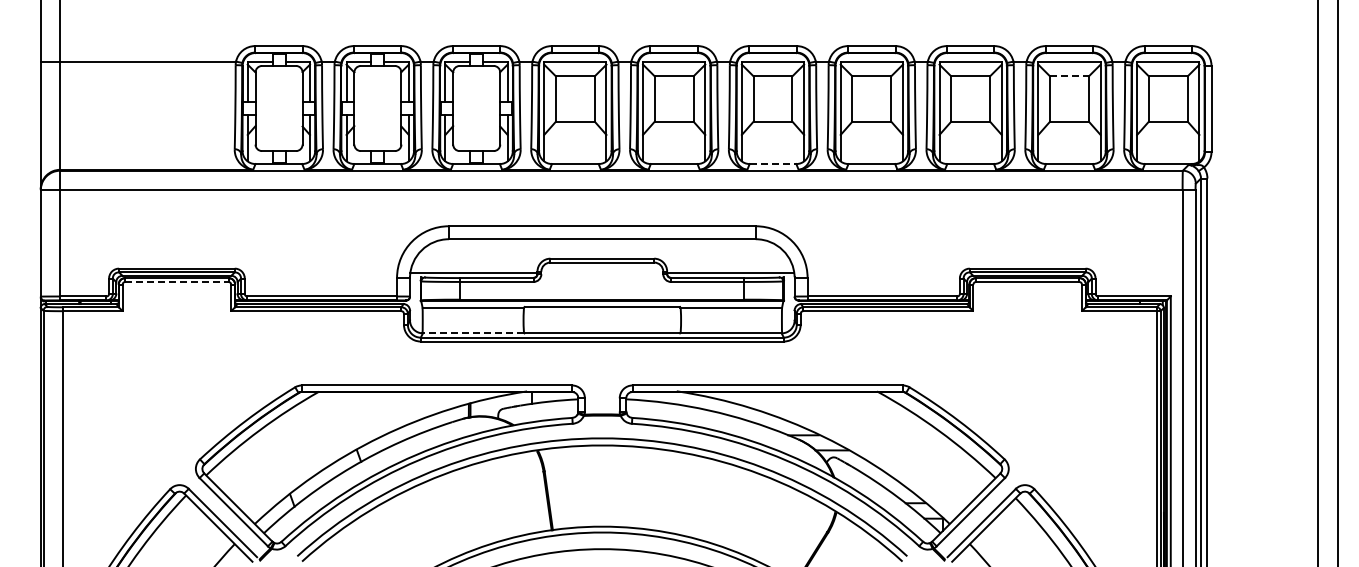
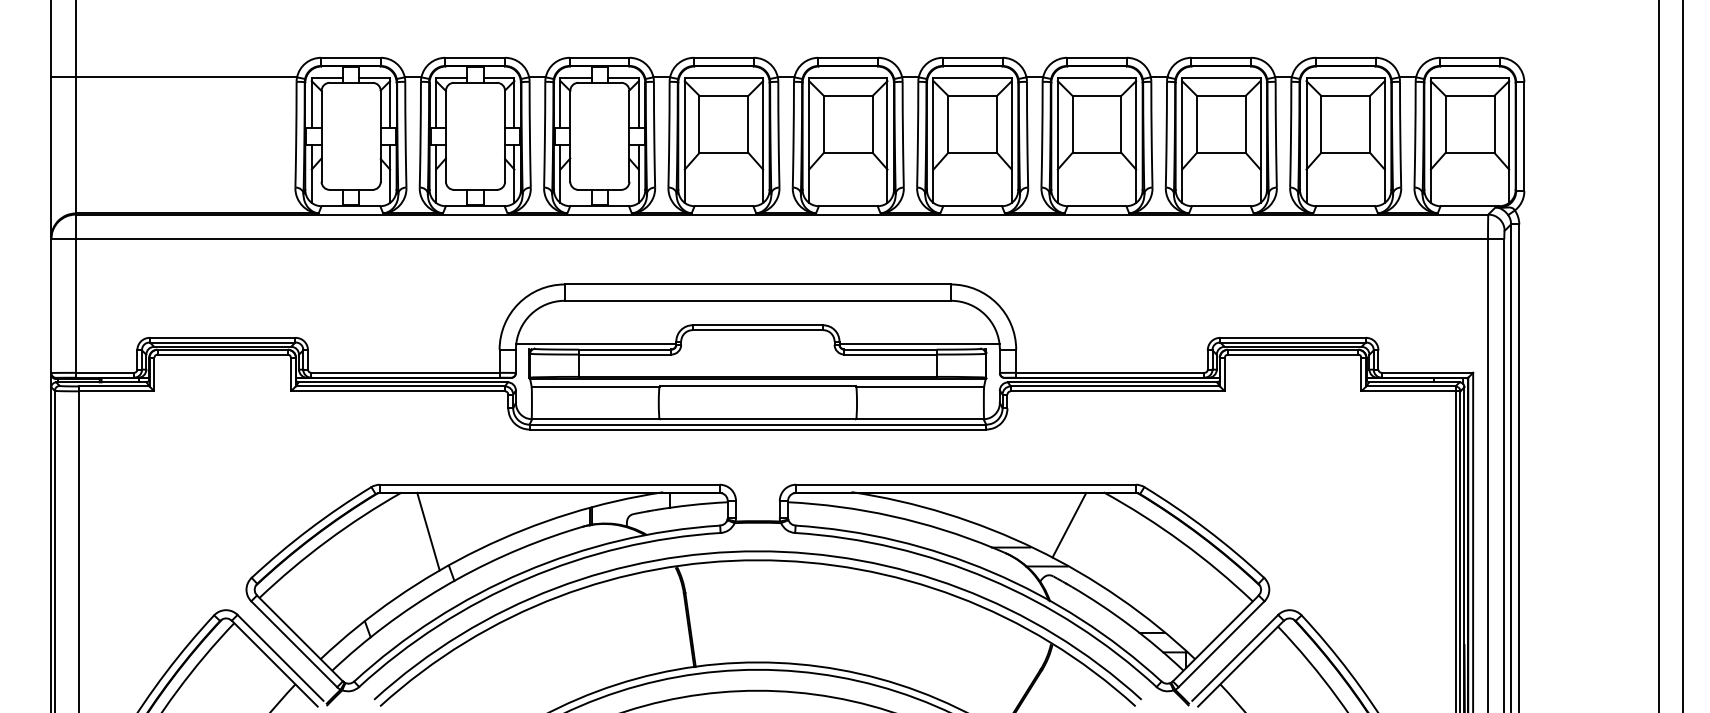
line: (1069, 76) -> (1345, 96), dashed -> solid
line: (773, 164) -> (973, 206), dashed -> solid
line: (176, 282) -> (222, 355), dashed -> solid
line: (473, 333) -> (595, 419), dashed -> solid
line: (849, 417) -> (1068, 525), added
line: (340, 422) -> (428, 531), added

